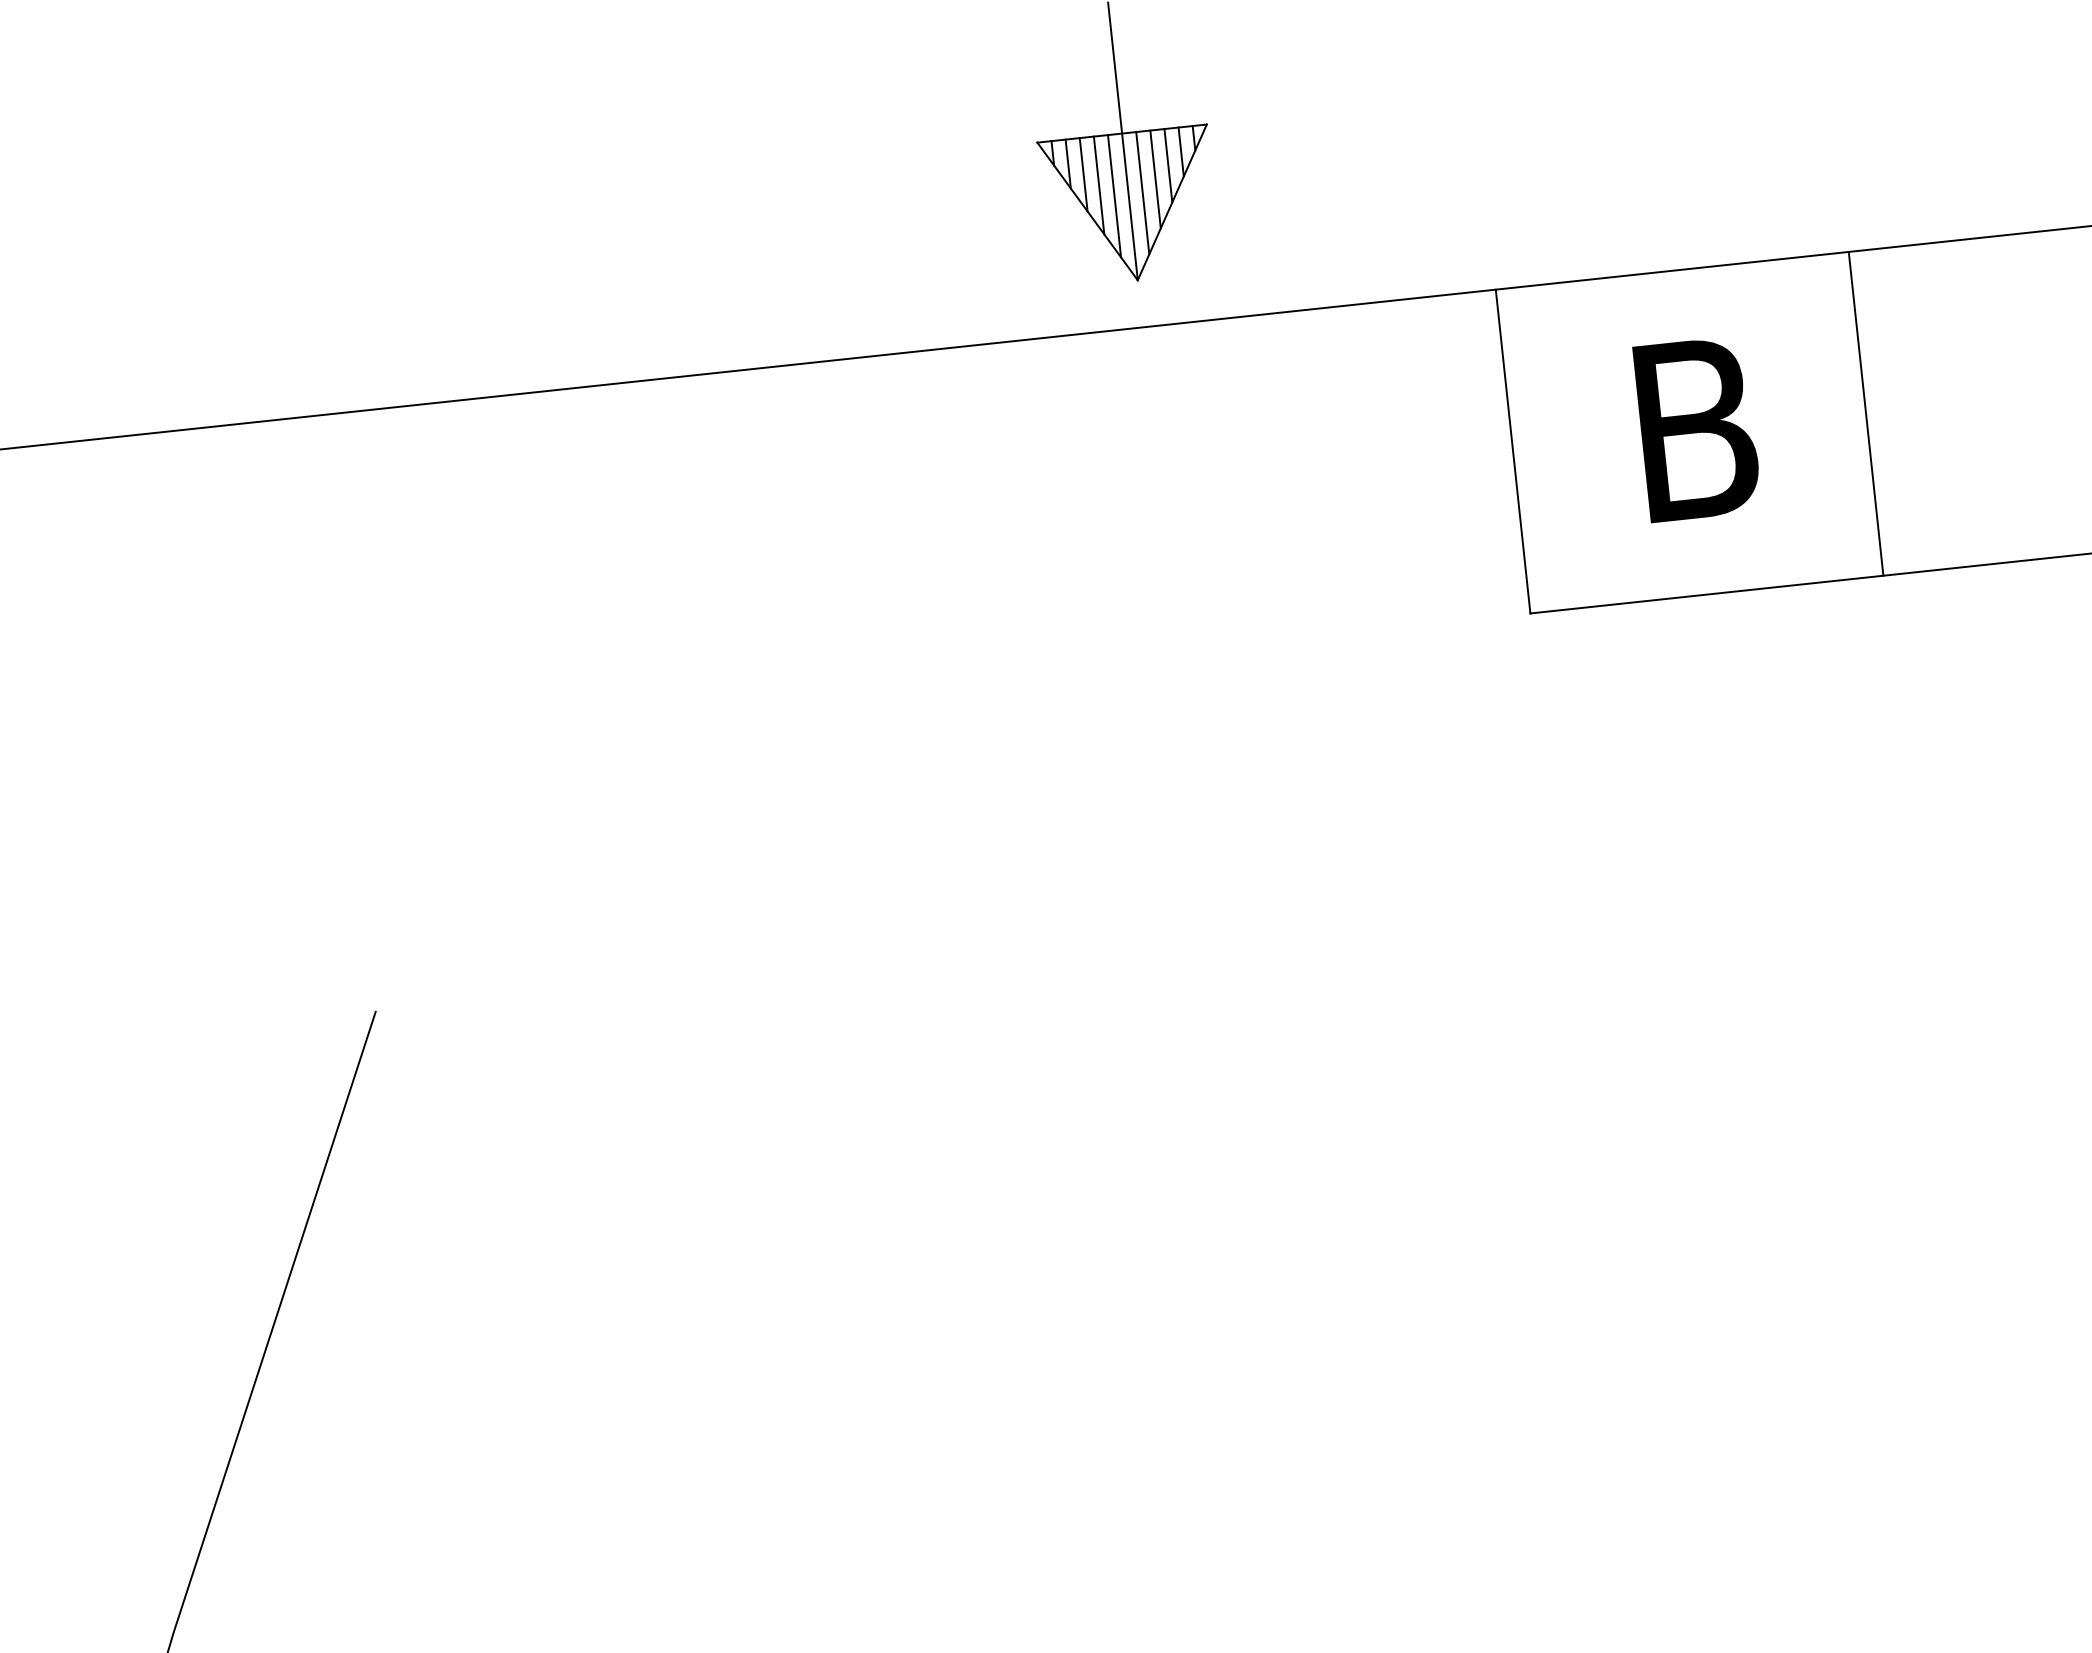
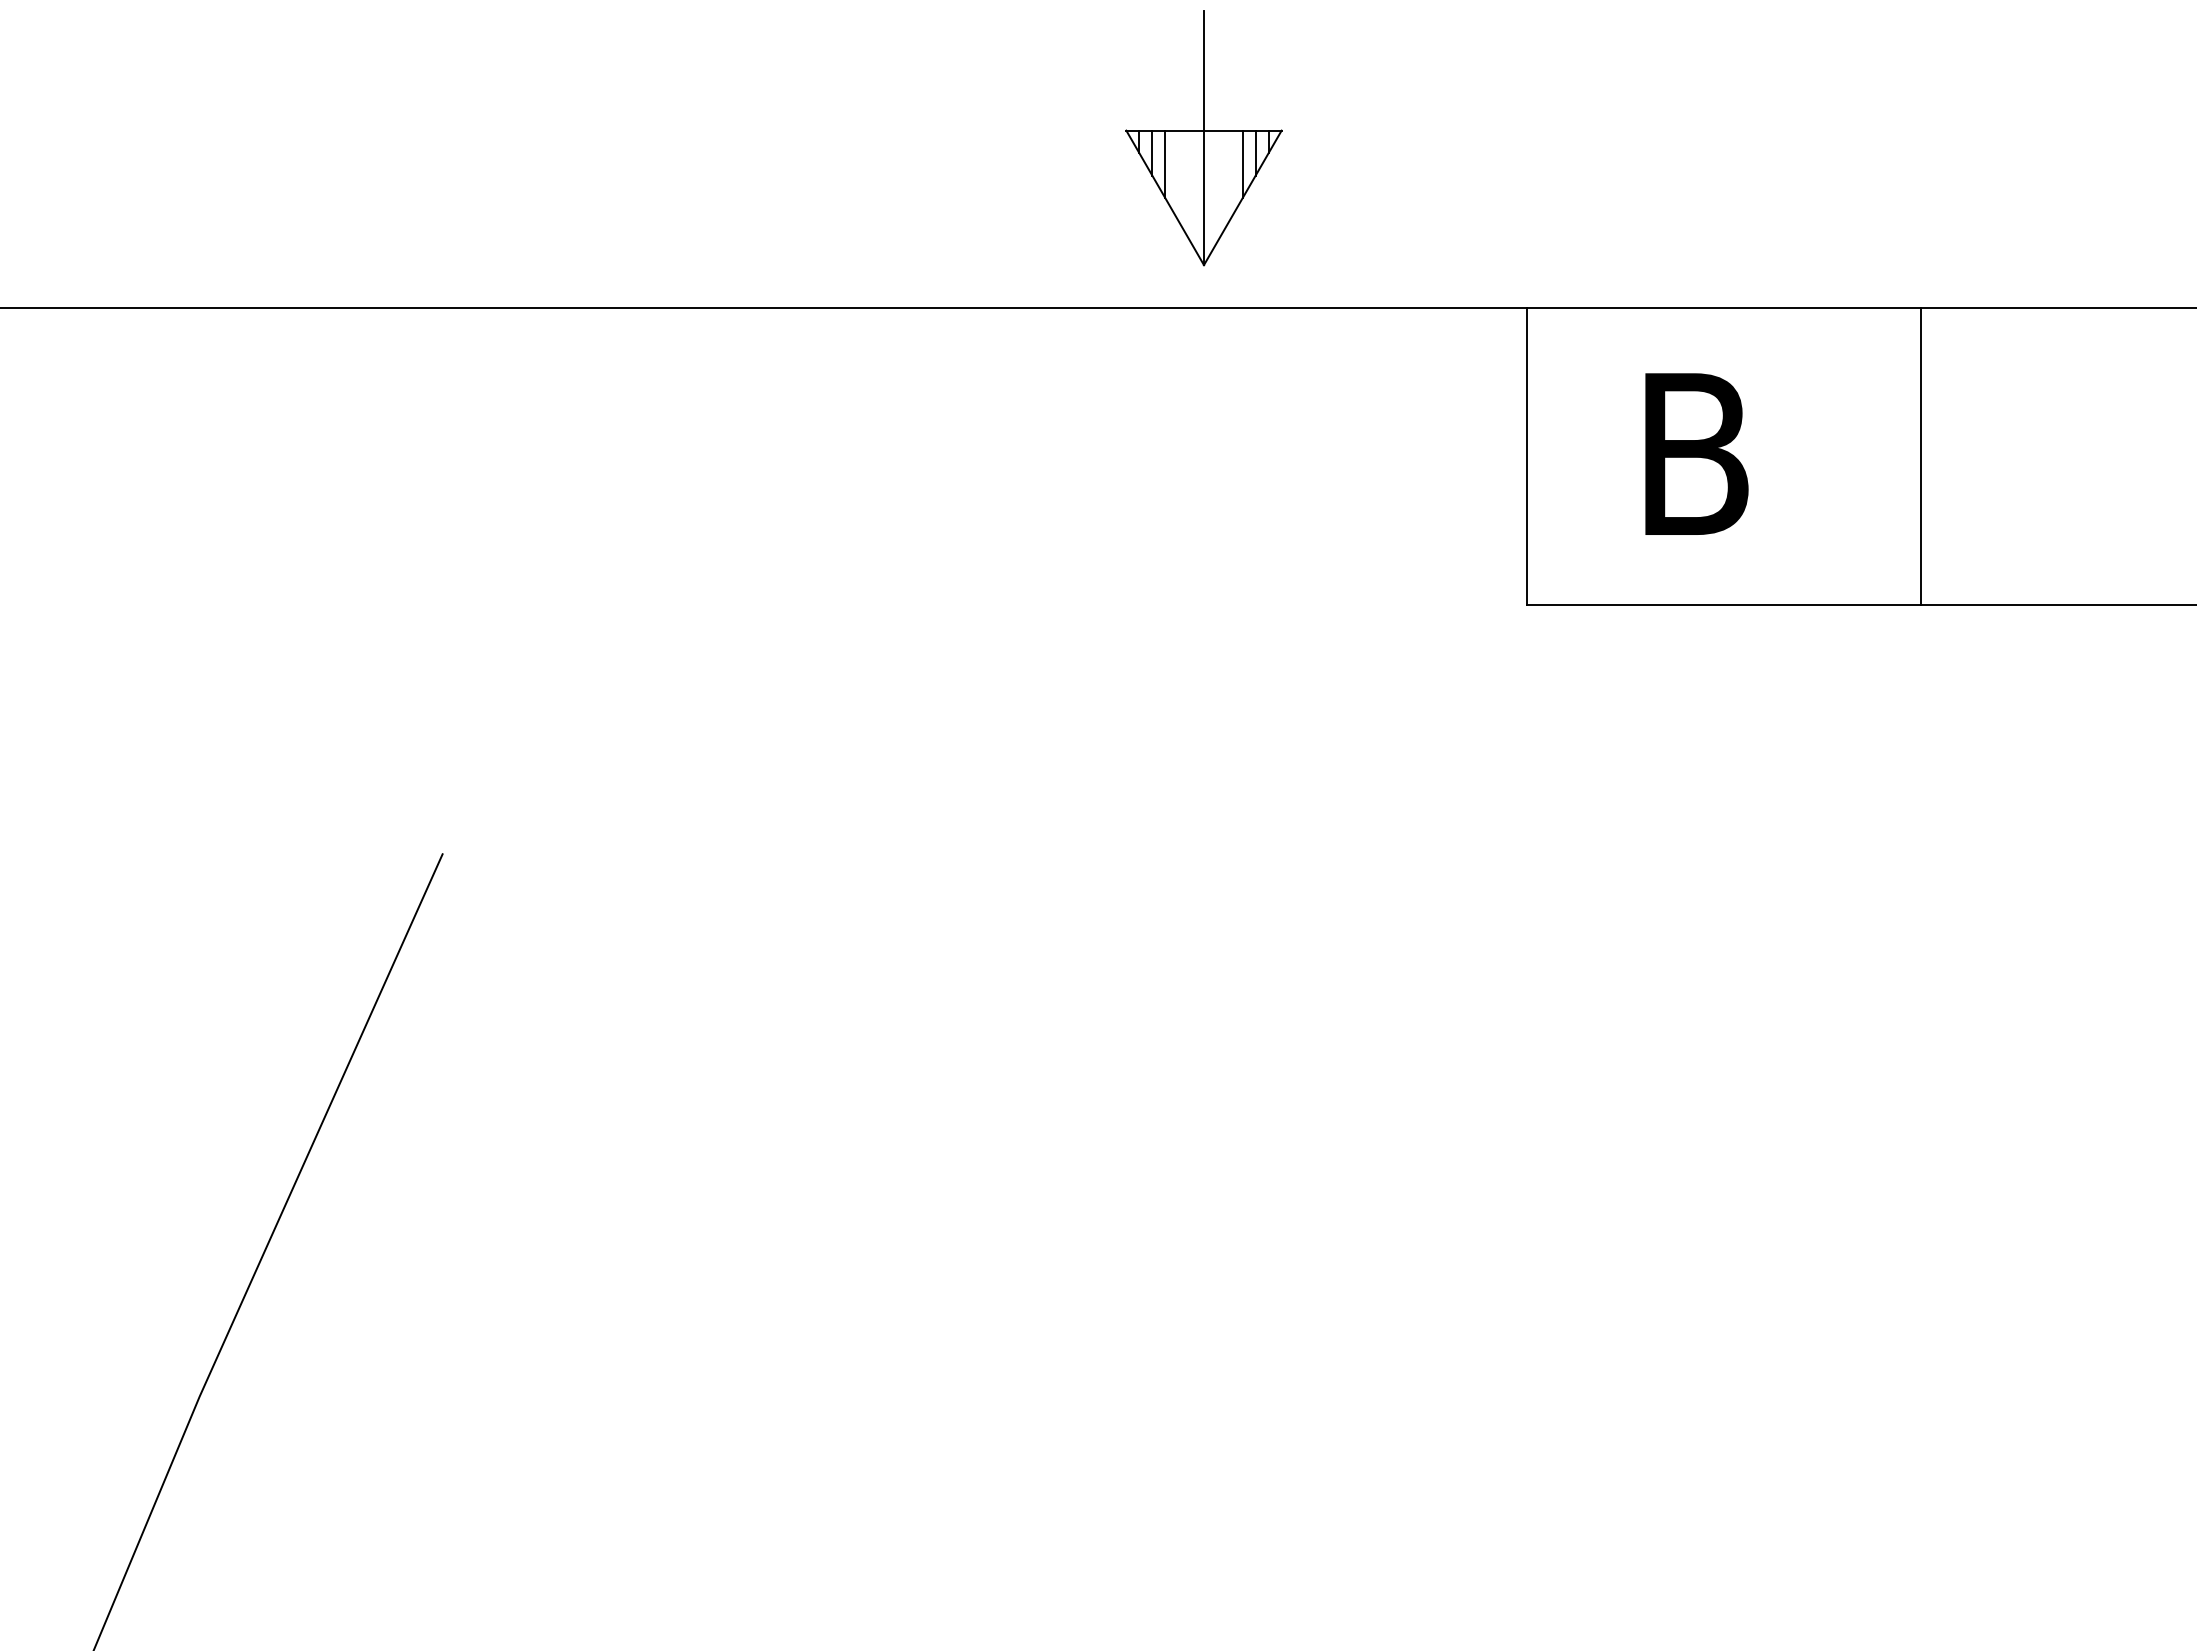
line: (1155, 179) -> (1229, 175), removed
line: (1099, 185) -> (1178, 175), removed
line: (1142, 193) -> (1216, 186), removed
line: (1114, 195) -> (1191, 186), removed
line: (1865, 413) -> (1920, 456), moved

